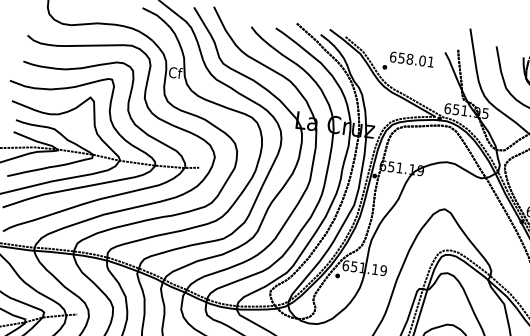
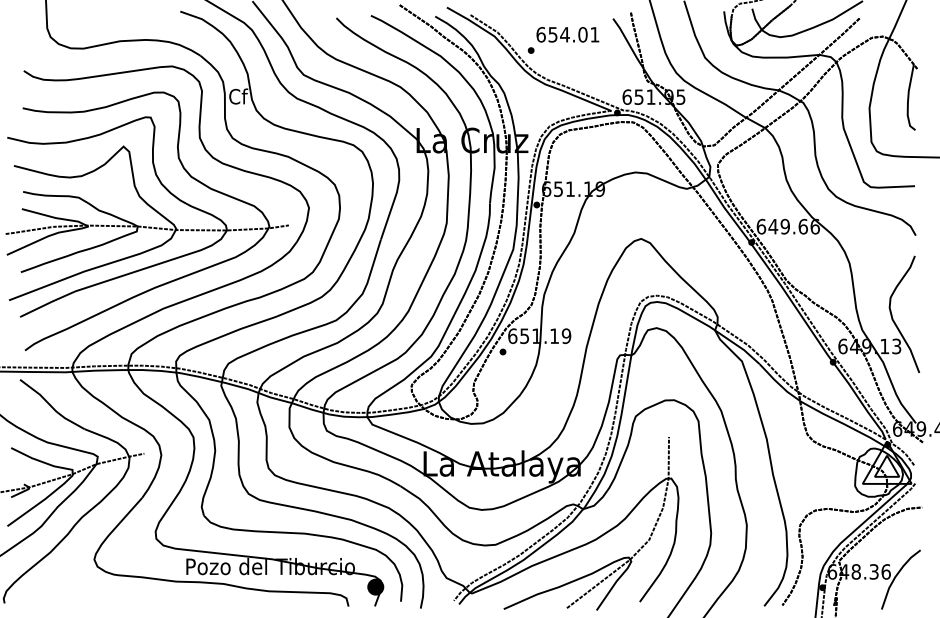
text: (409, 59) -> (564, 34), 658.01 -> 654.01

